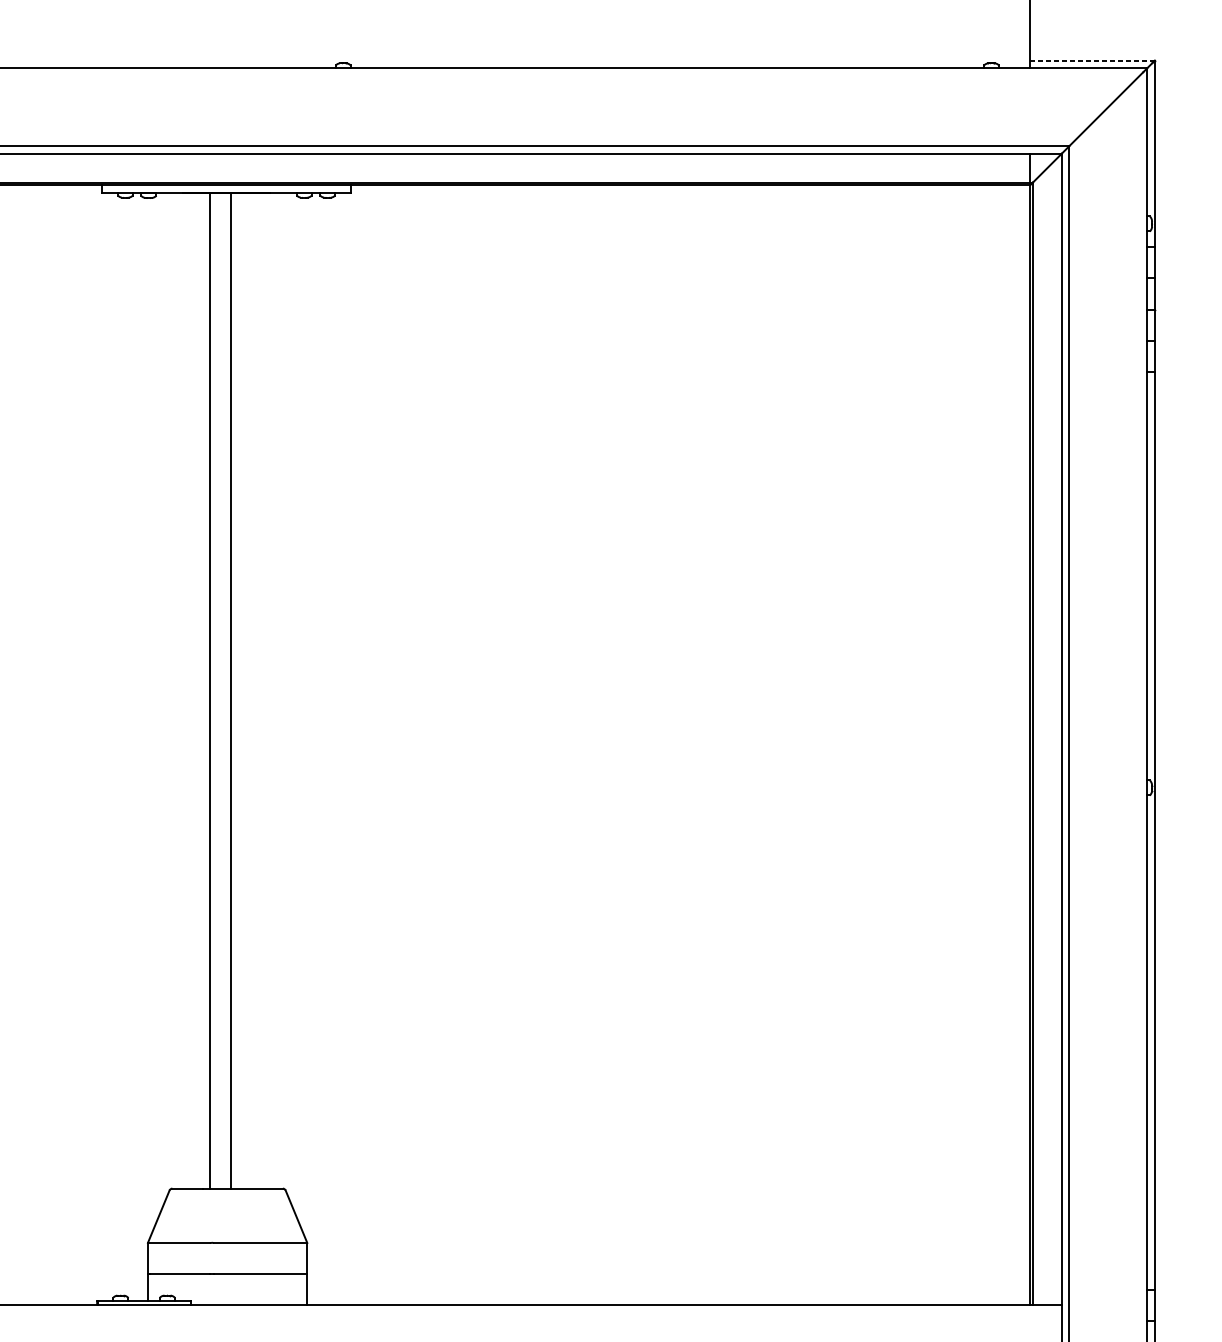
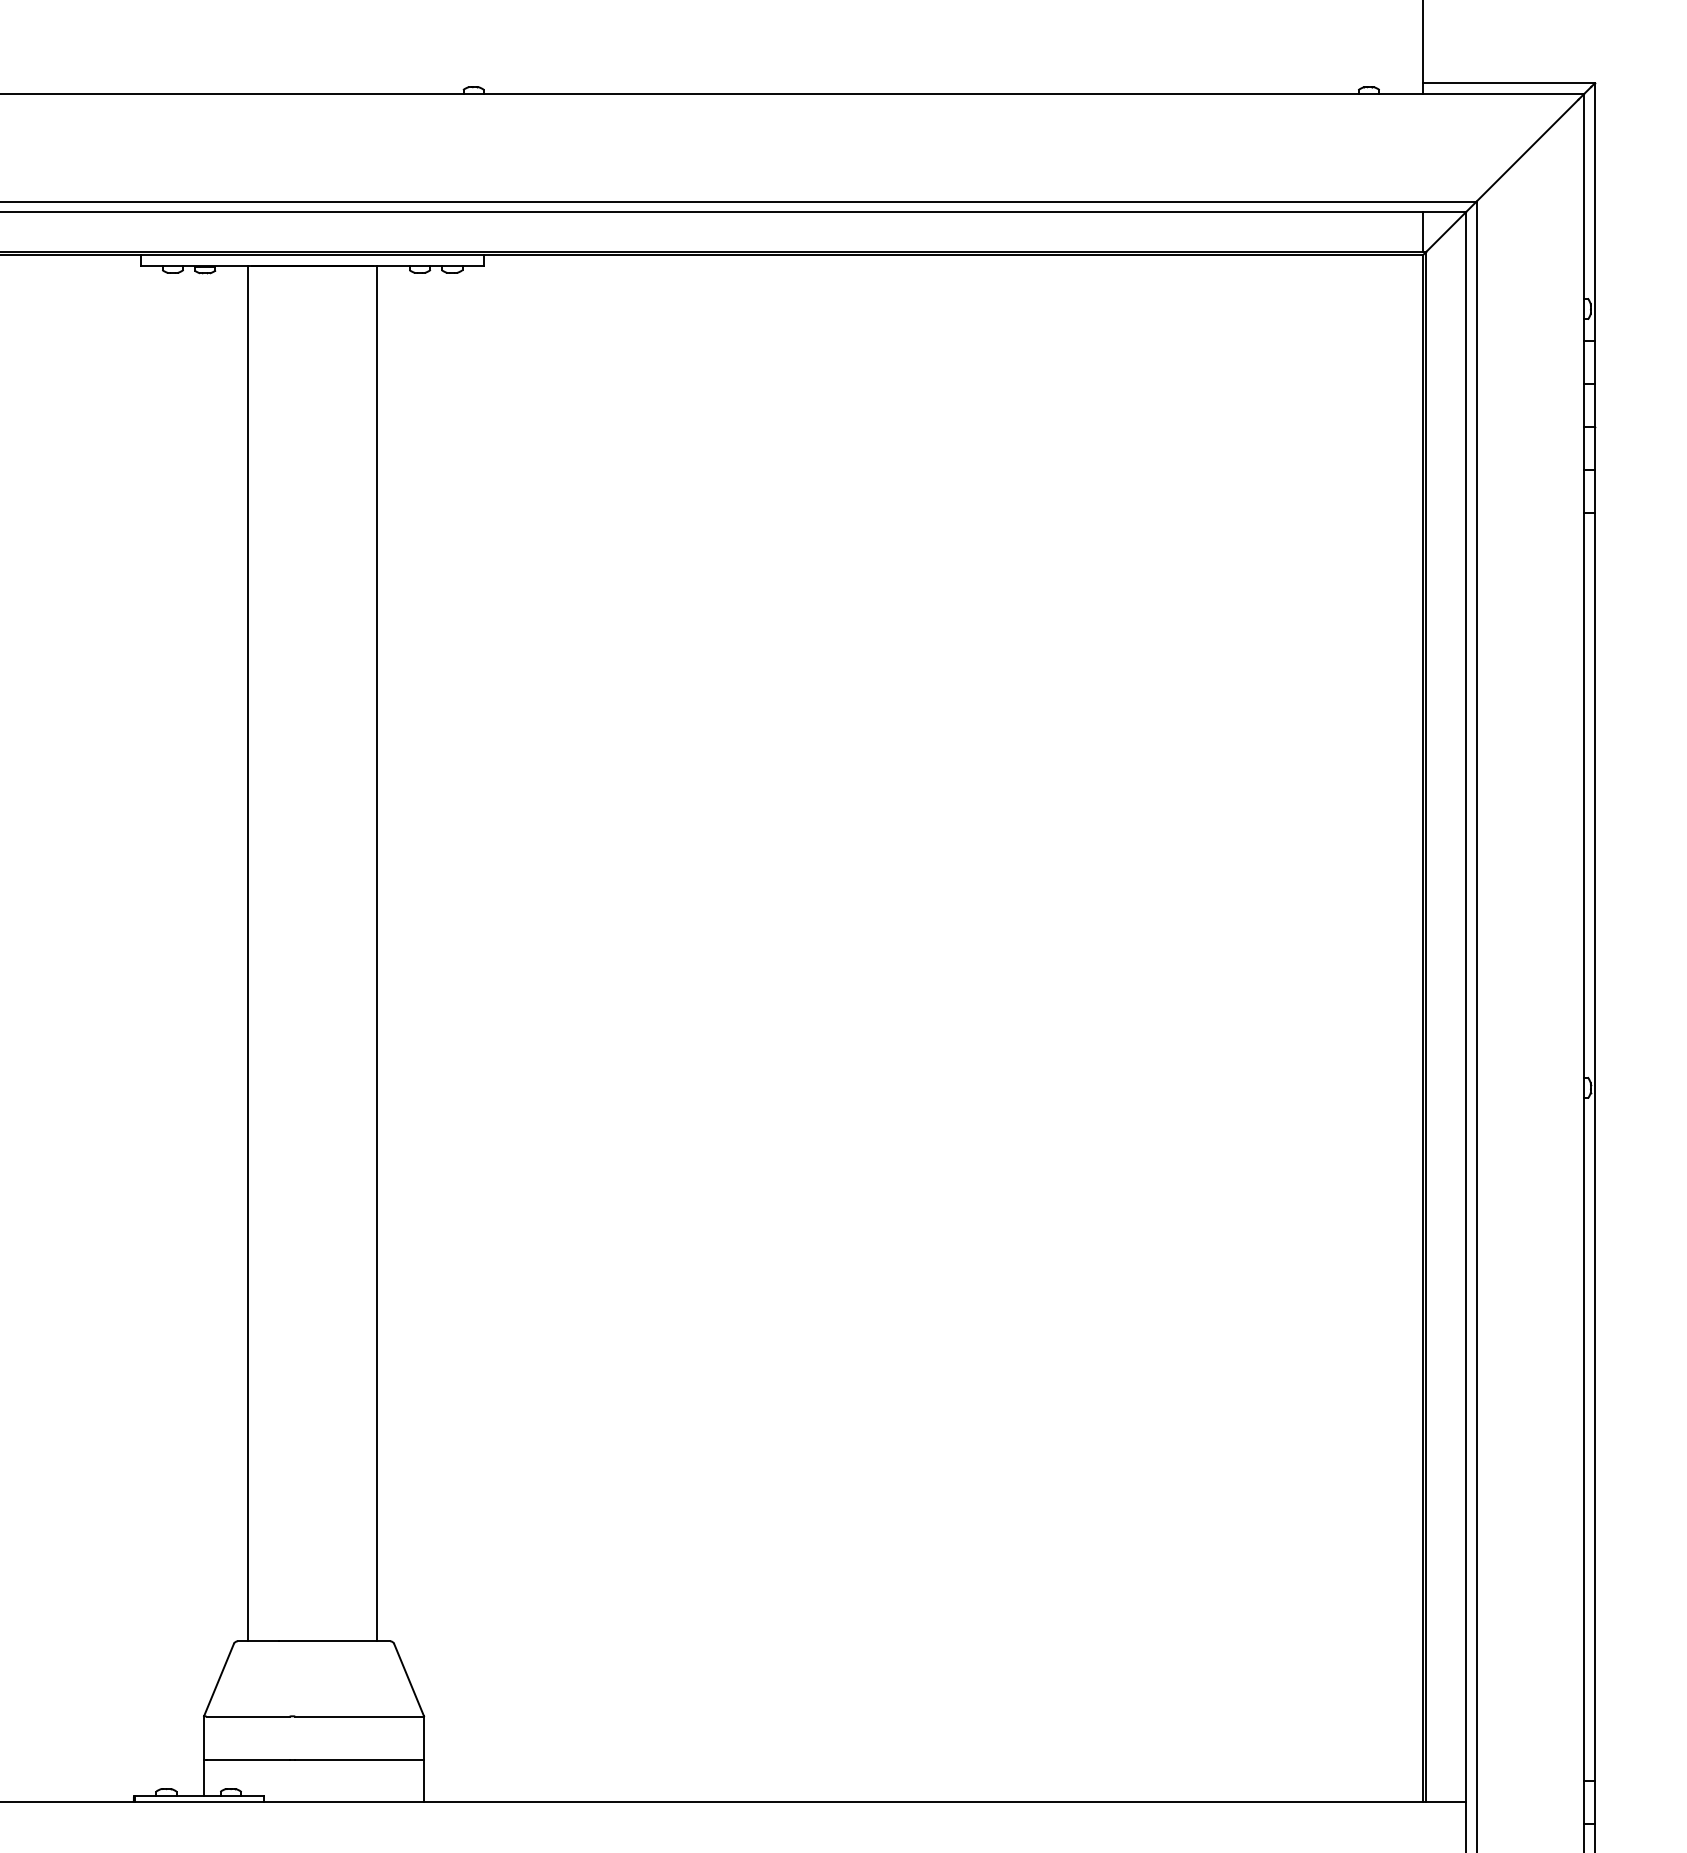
line: (1092, 60) -> (1508, 83), dashed -> solid
line: (210, 690) -> (377, 953), moved
line: (231, 690) -> (248, 953), moved

